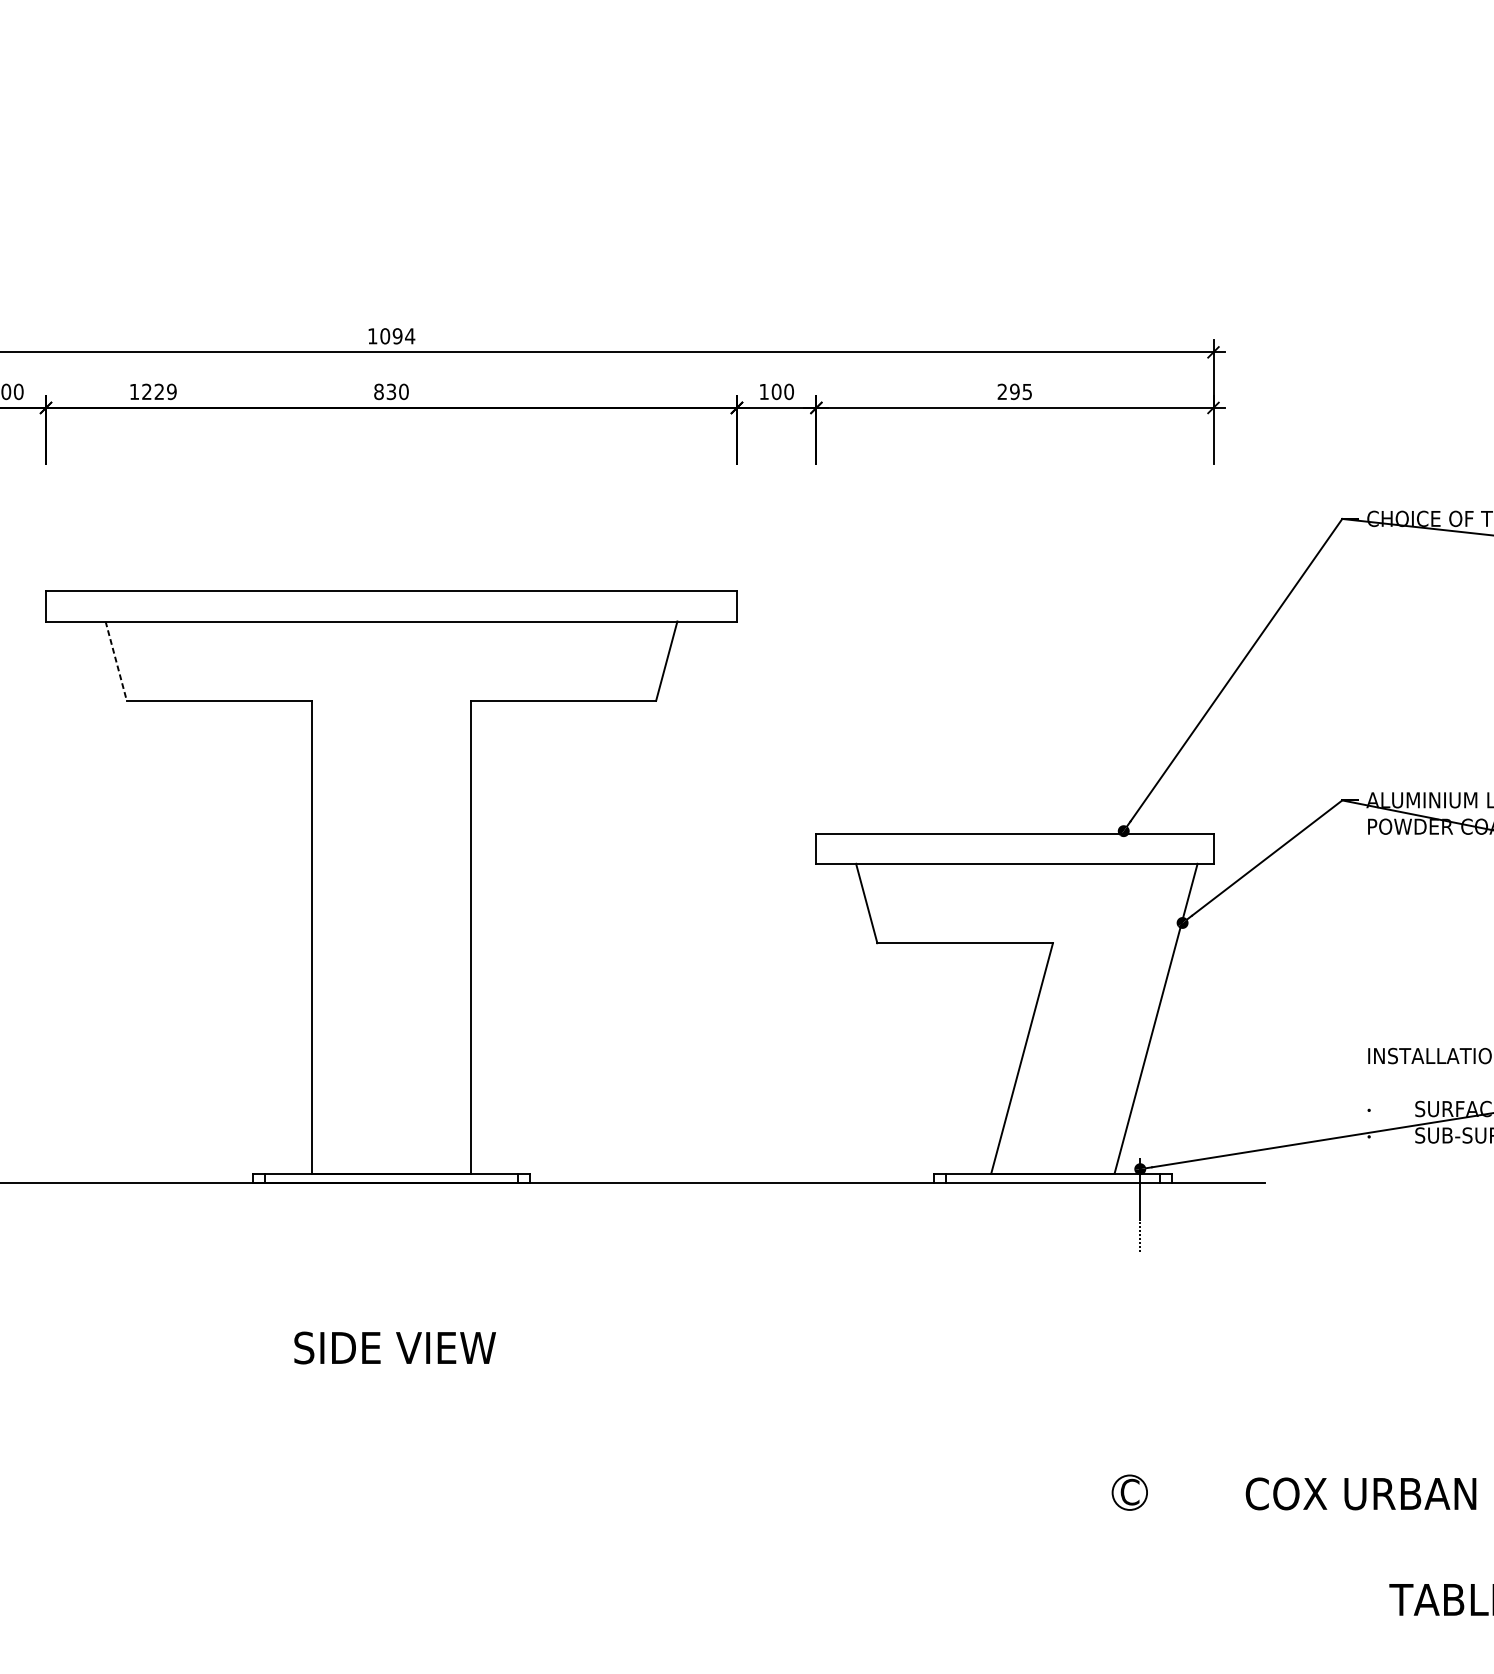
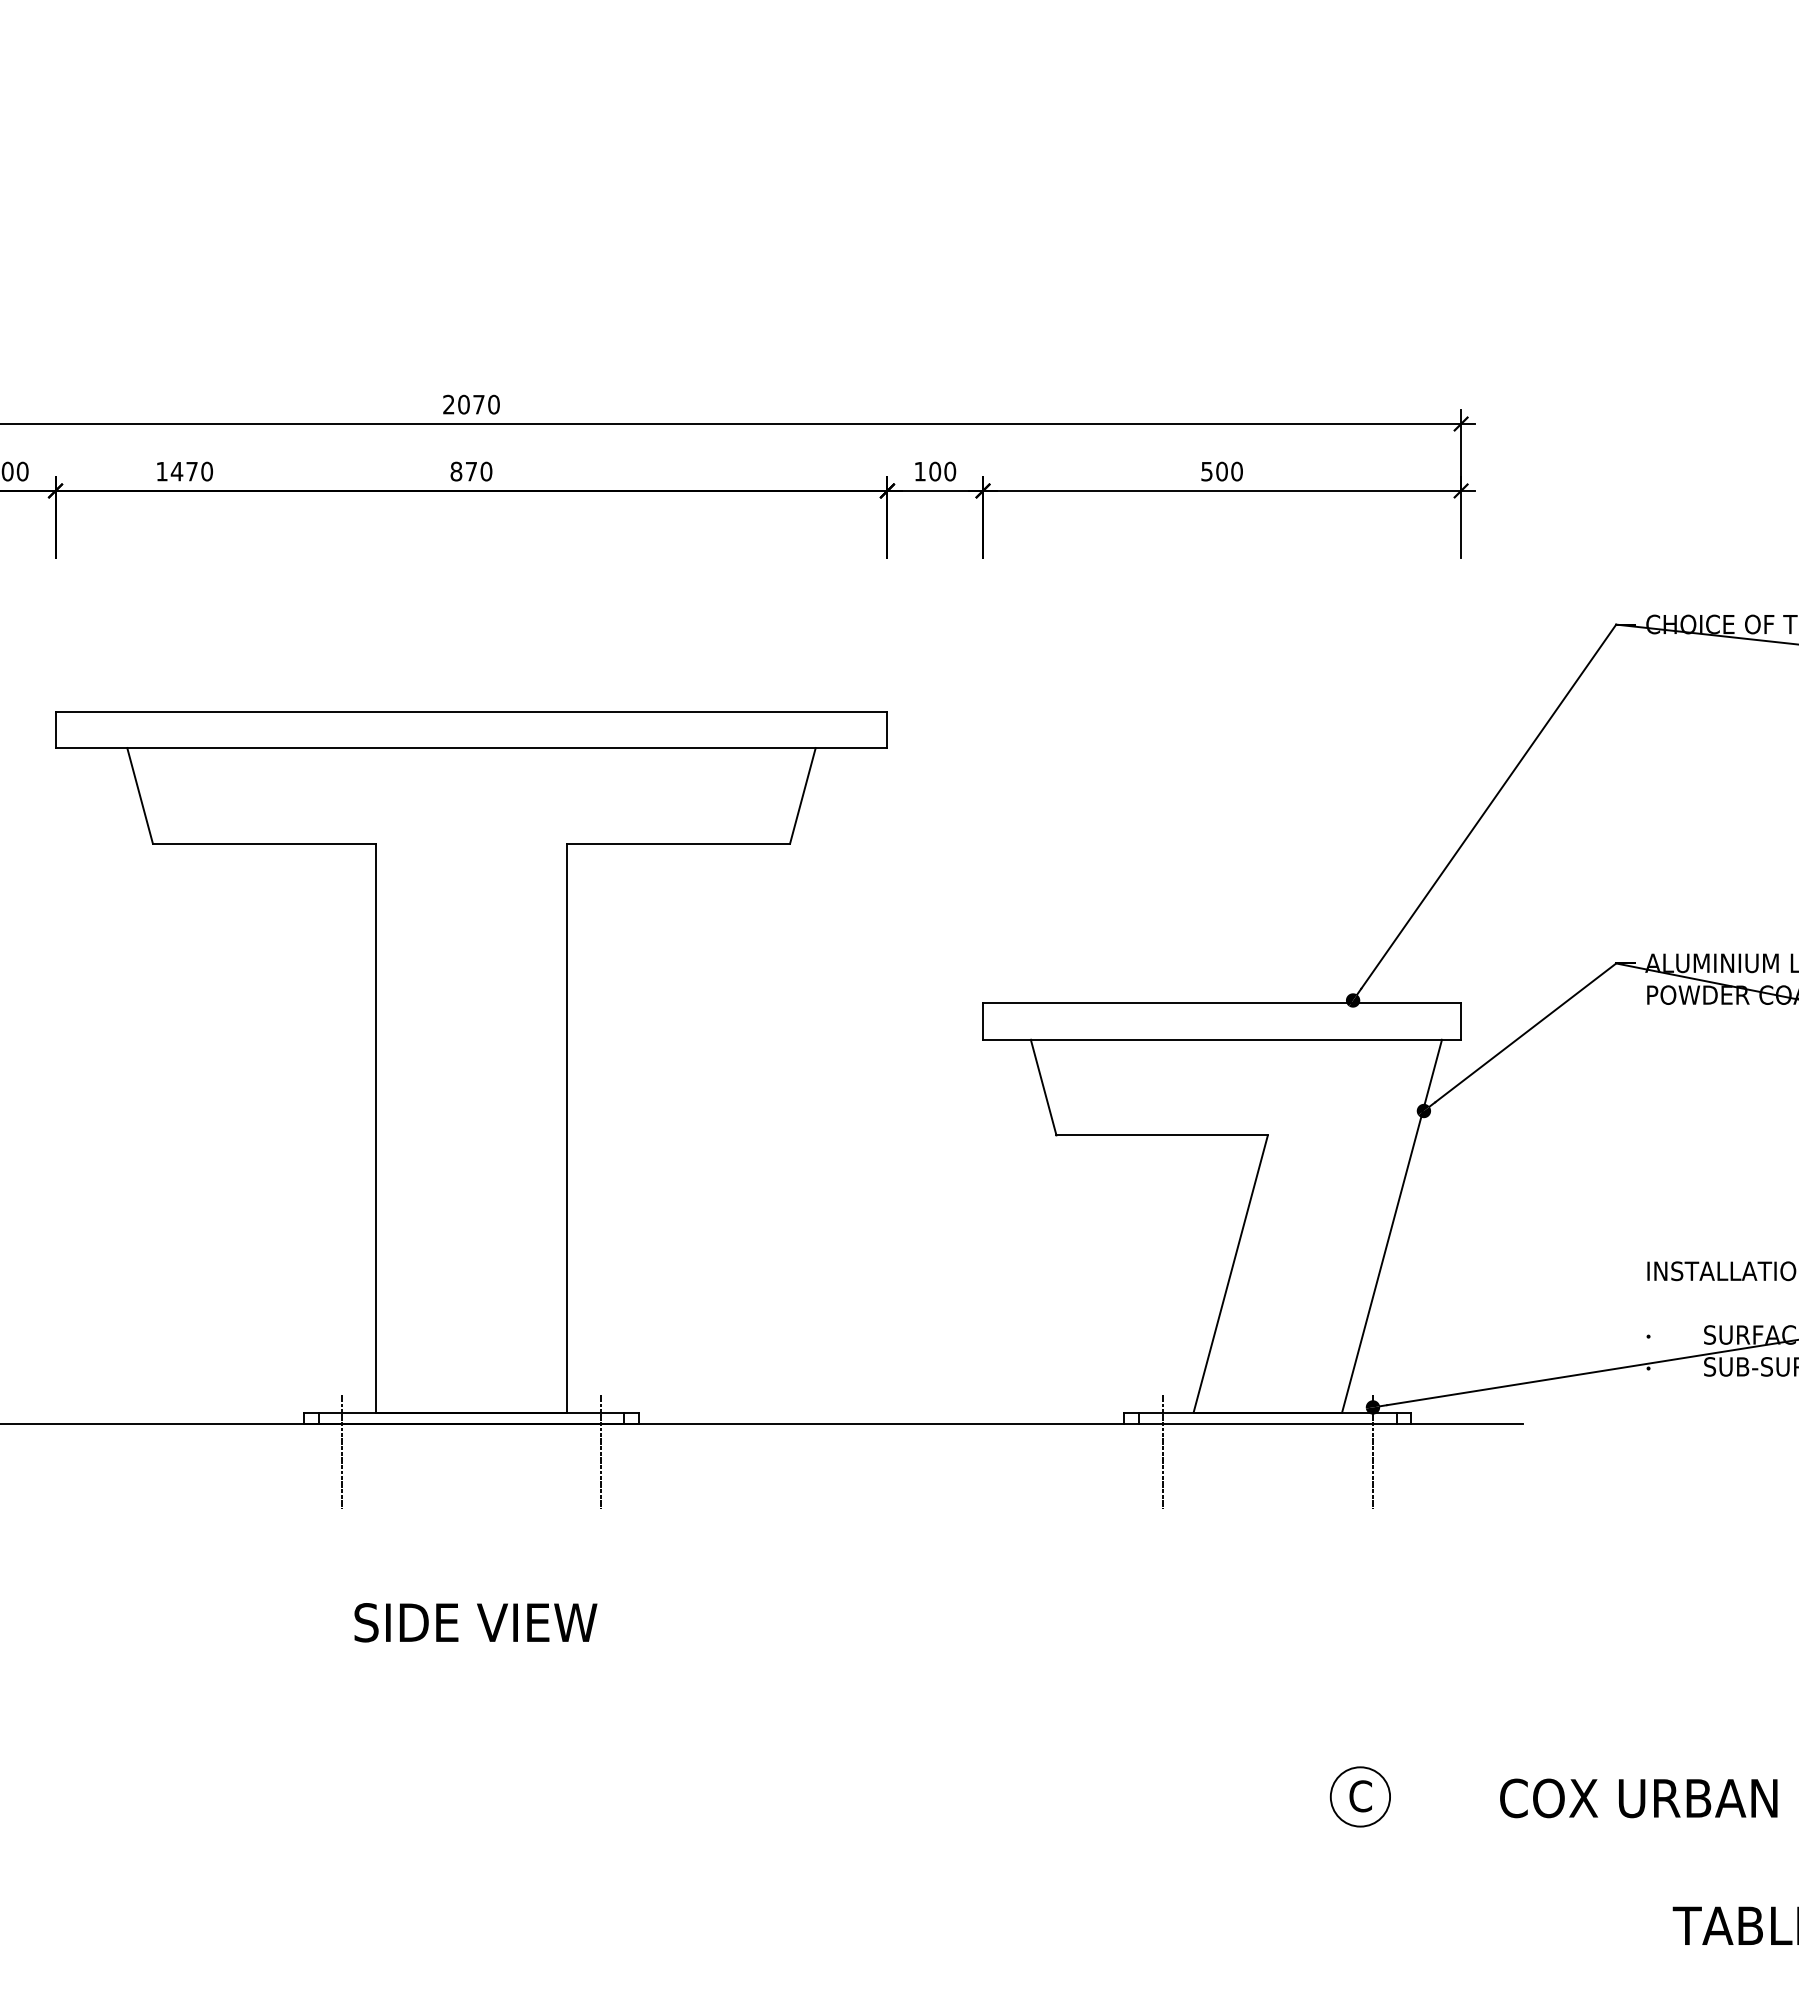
text: (391, 336) -> (471, 404), 1094 -> 2070
text: (158, 391) -> (191, 471), 1229 -> 1470
text: (391, 391) -> (471, 471), 830 -> 870
text: (1014, 391) -> (1221, 471), 295 -> 500
line: (116, 661) -> (140, 796), dashed -> solid
line: (284, 1205) -> (342, 1451), added
line: (498, 1205) -> (600, 1451), added
line: (965, 1205) -> (1162, 1451), added
circle: (1129, 1492) -> (1360, 1796), size x1.43

